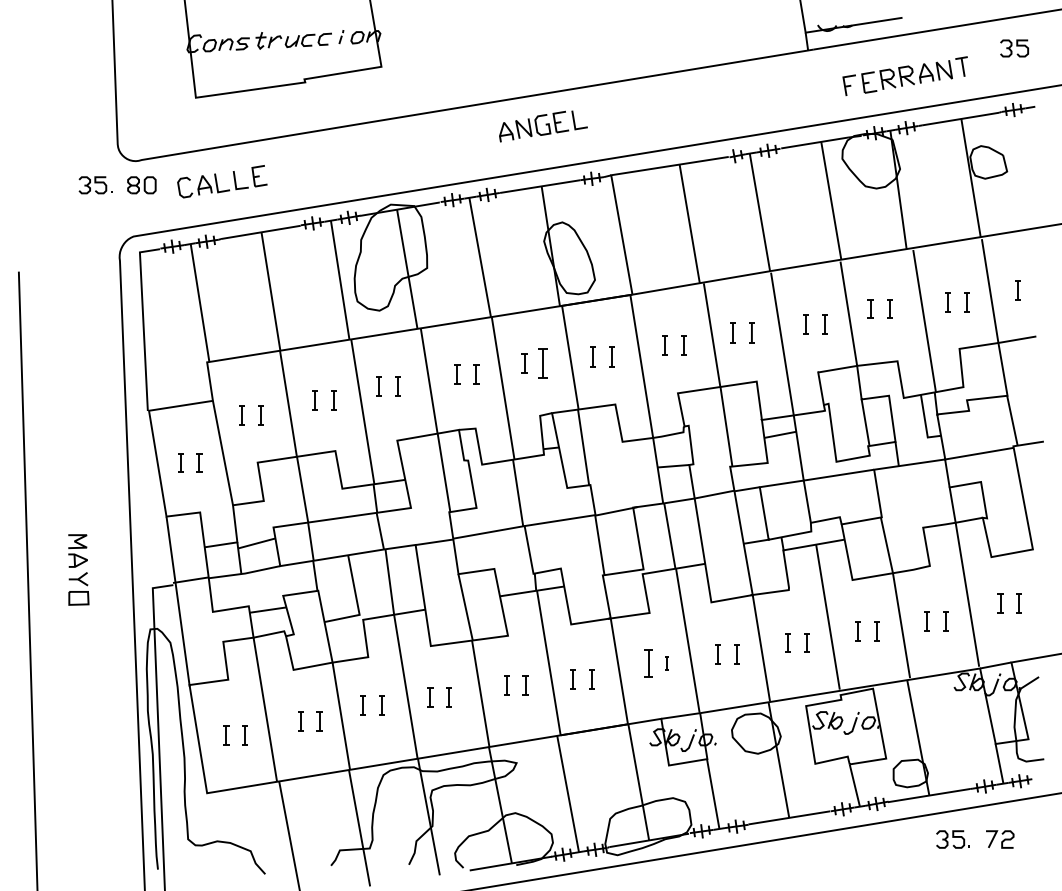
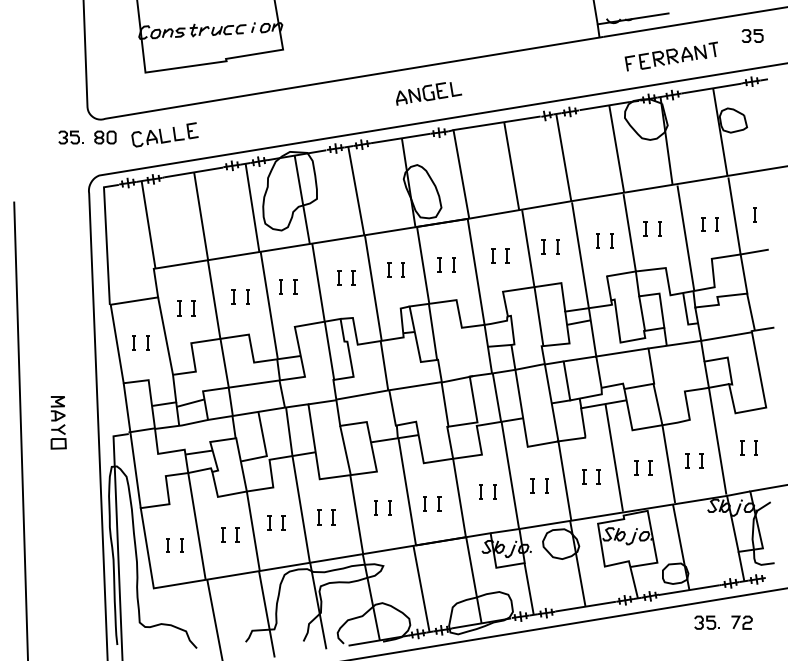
part: (543, 126) -> (429, 93), moved
part: (542, 363) -> (402, 269), size x0.62
part: (647, 663) -> (480, 492), size x0.71
part: (666, 663) -> (494, 492), size x1.43

